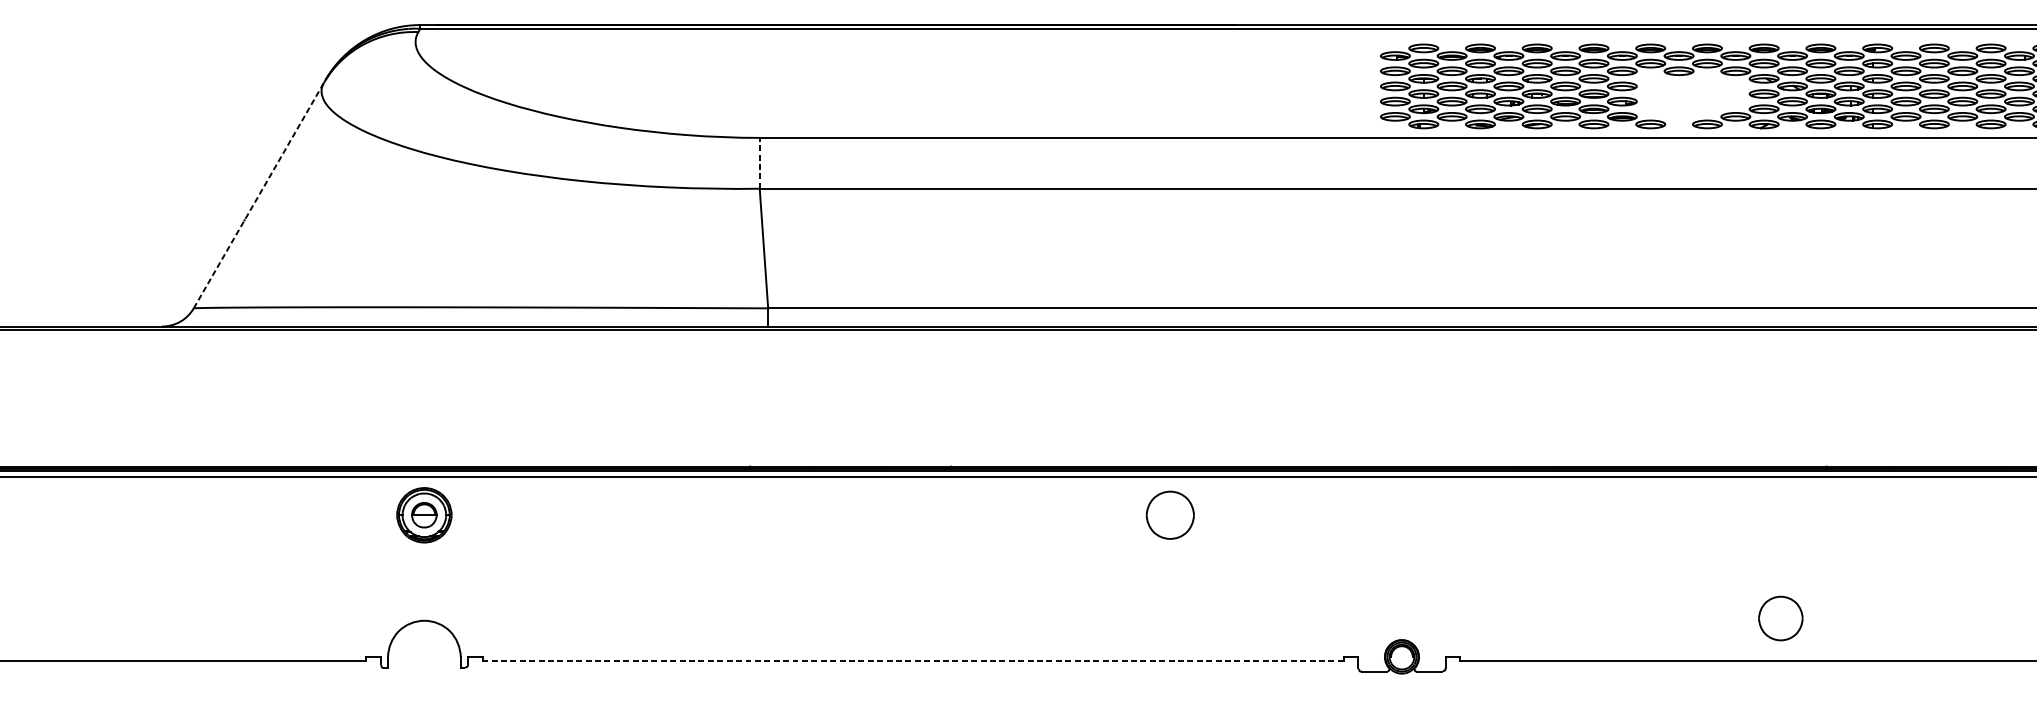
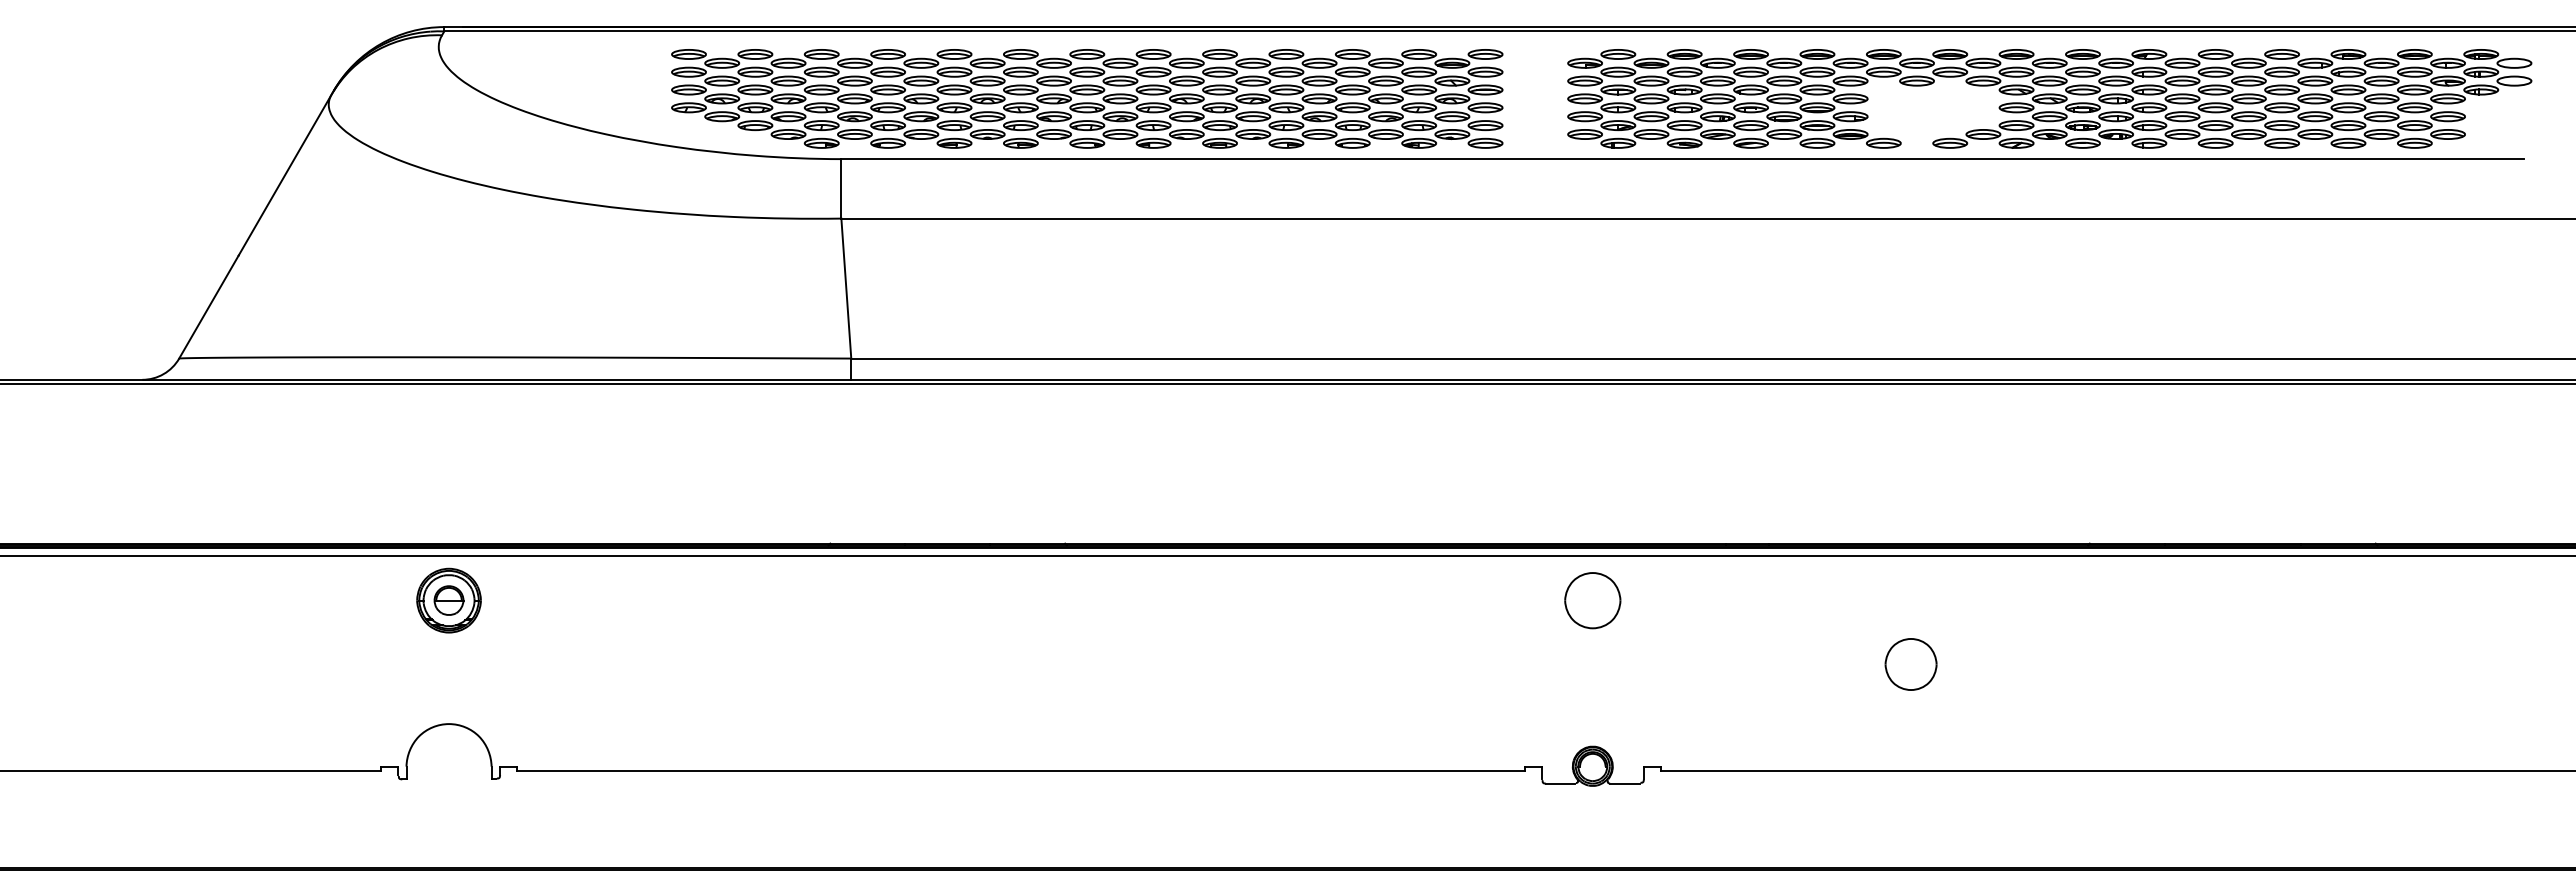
part: (970, 86) -> (1087, 98), added
line: (759, 163) -> (841, 188), dashed -> solid
line: (259, 193) -> (256, 224), dashed -> solid
part: (1170, 515) -> (1592, 600), moved
part: (1780, 618) -> (1910, 664), moved
line: (912, 660) -> (1020, 770), dashed -> solid

